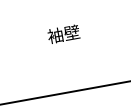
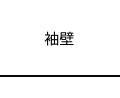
text: (63, 34) -> (58, 38), moved

